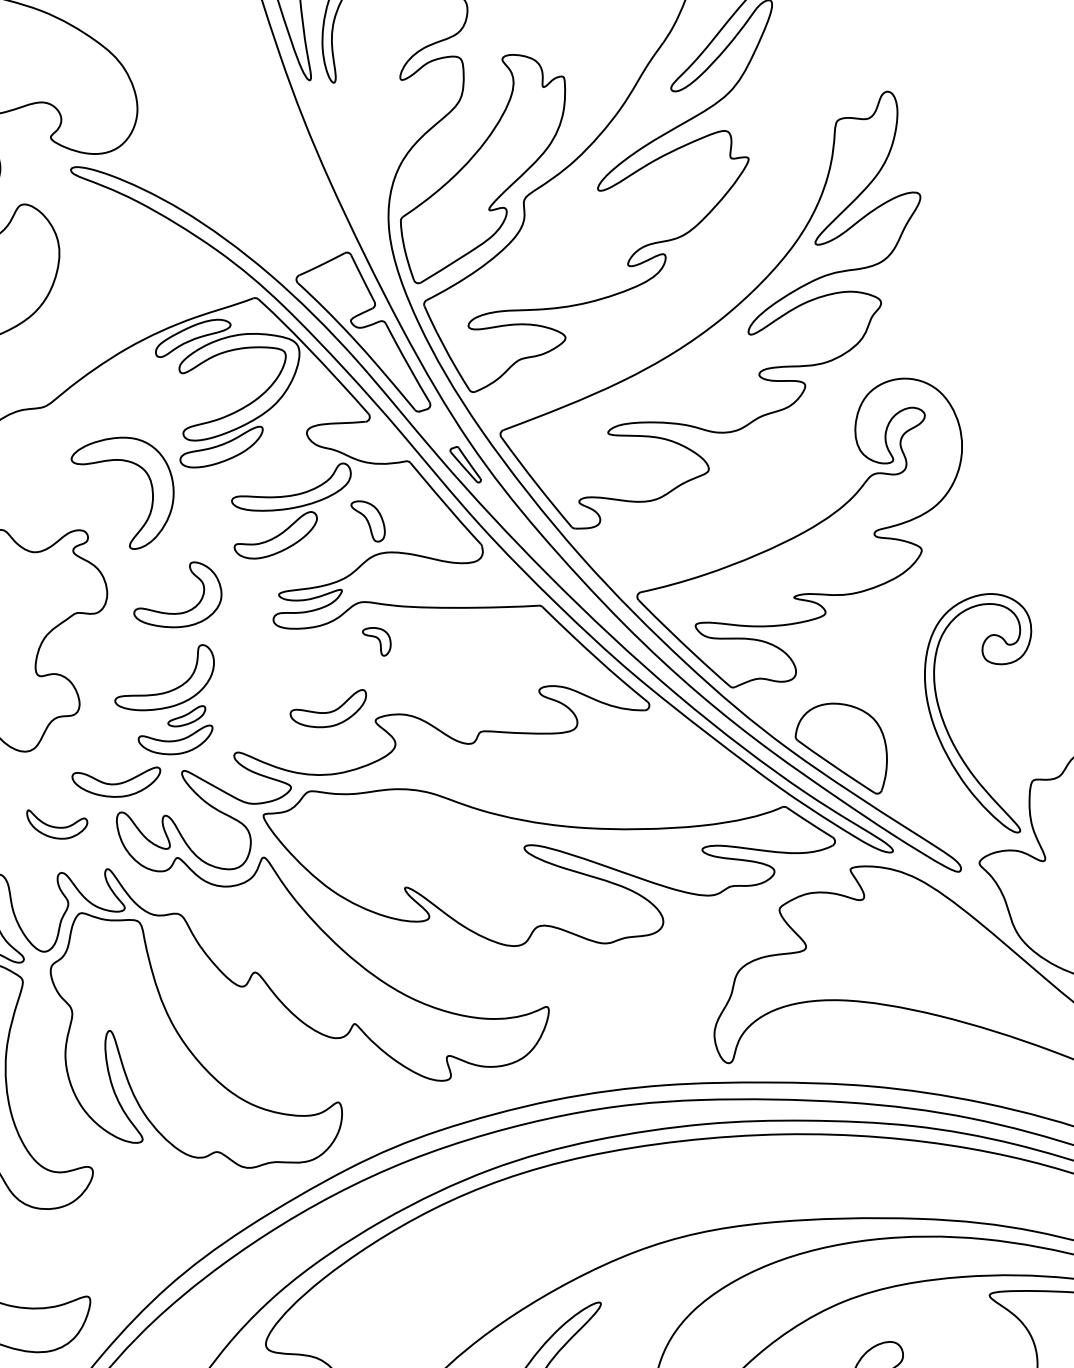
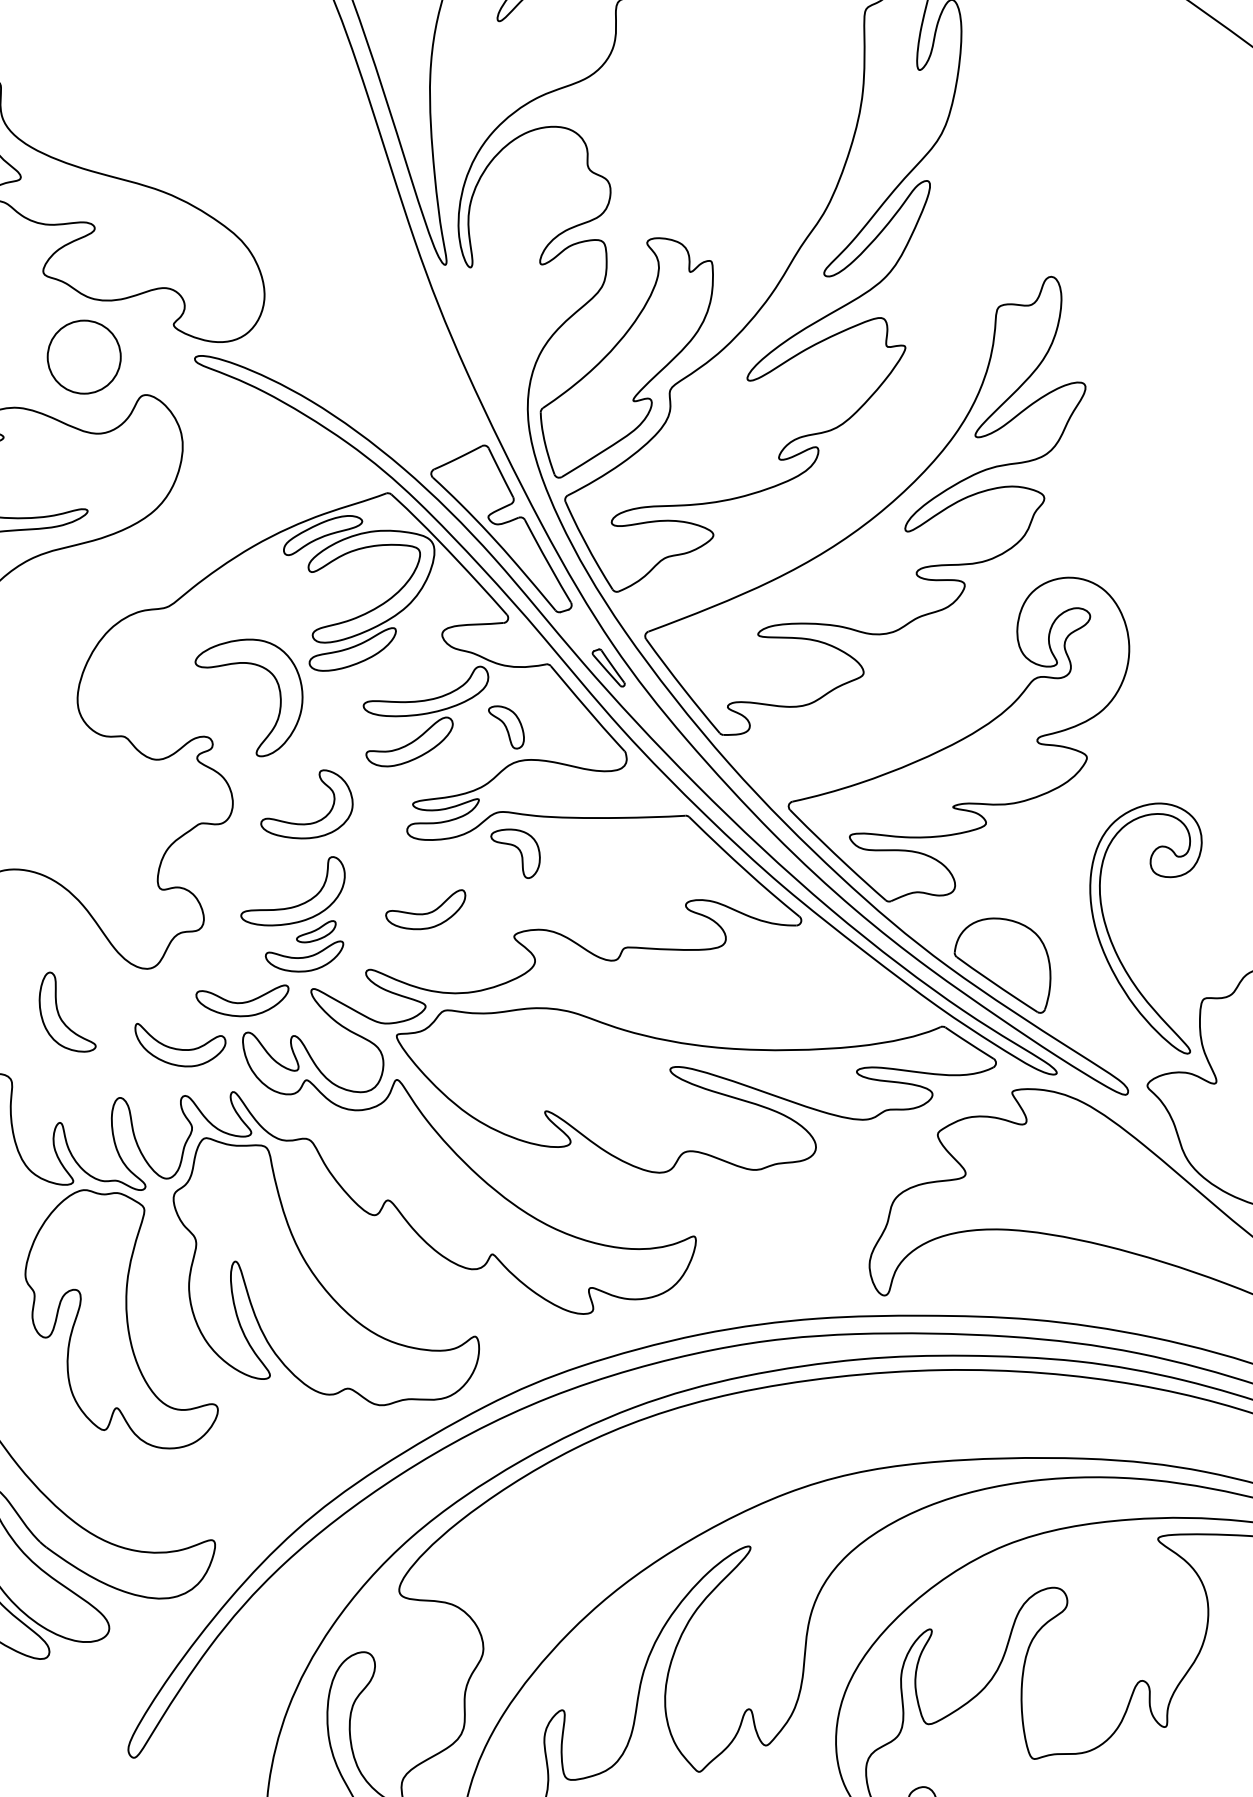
part: (376, 641) -> (515, 853), size x1.67
part: (328, 708) -> (425, 909), moved
part: (57, 824) -> (180, 1045), size x1.43

